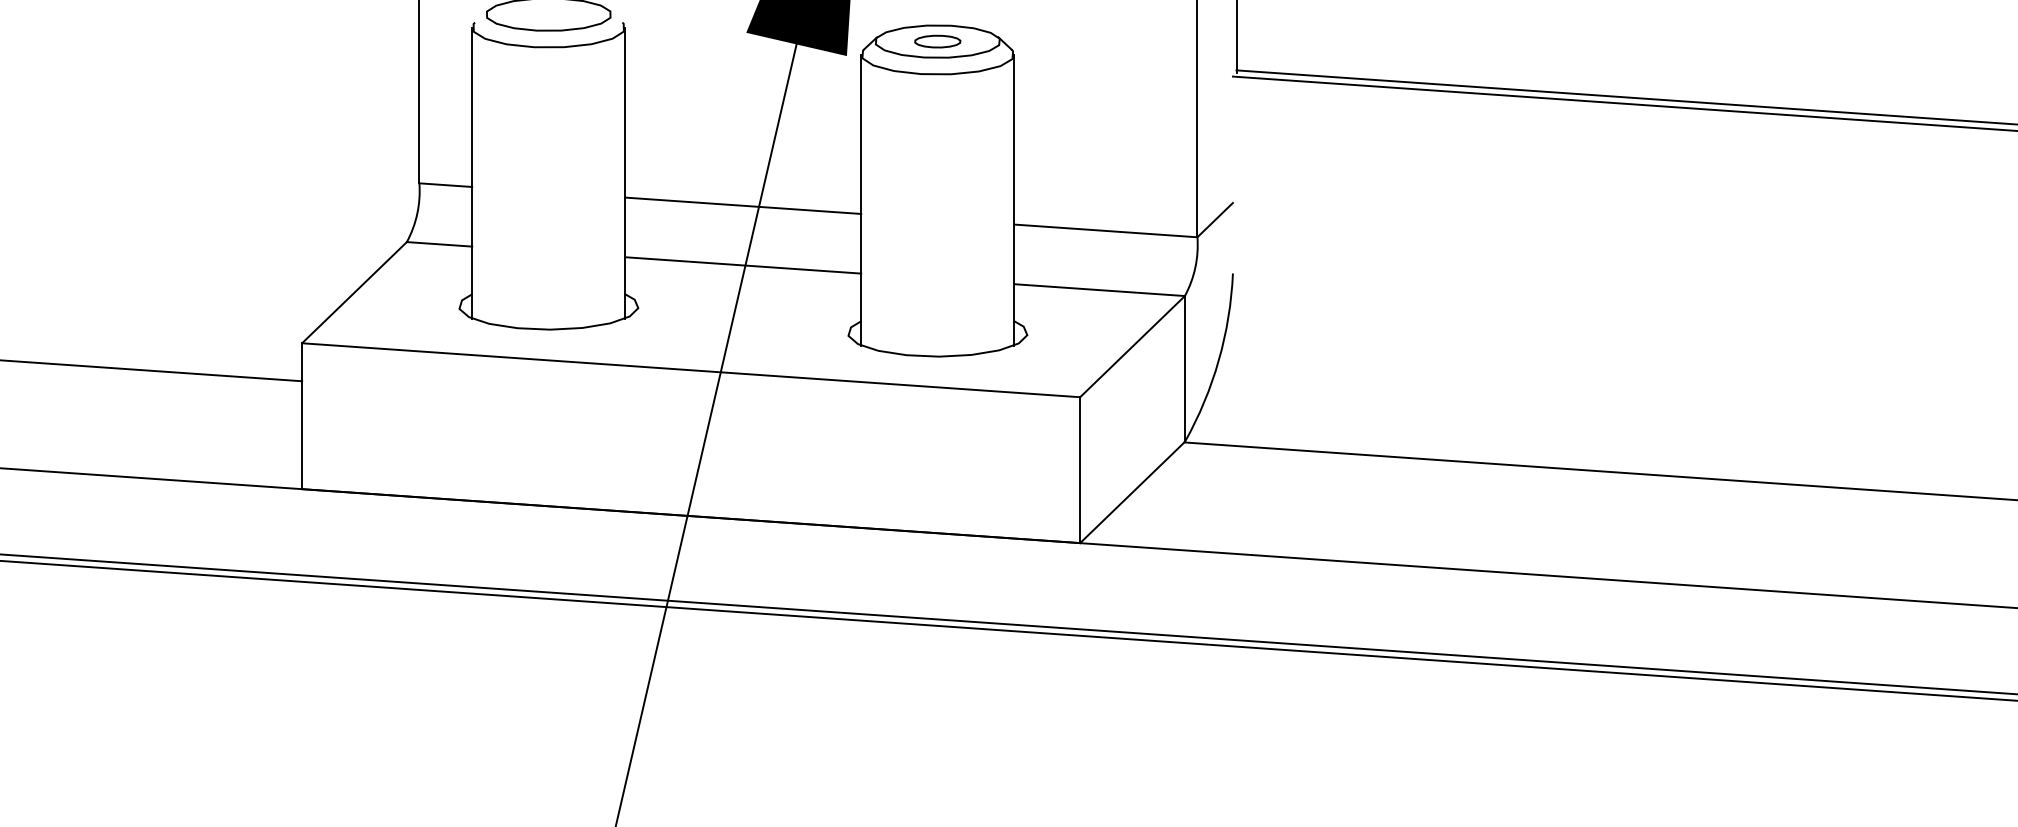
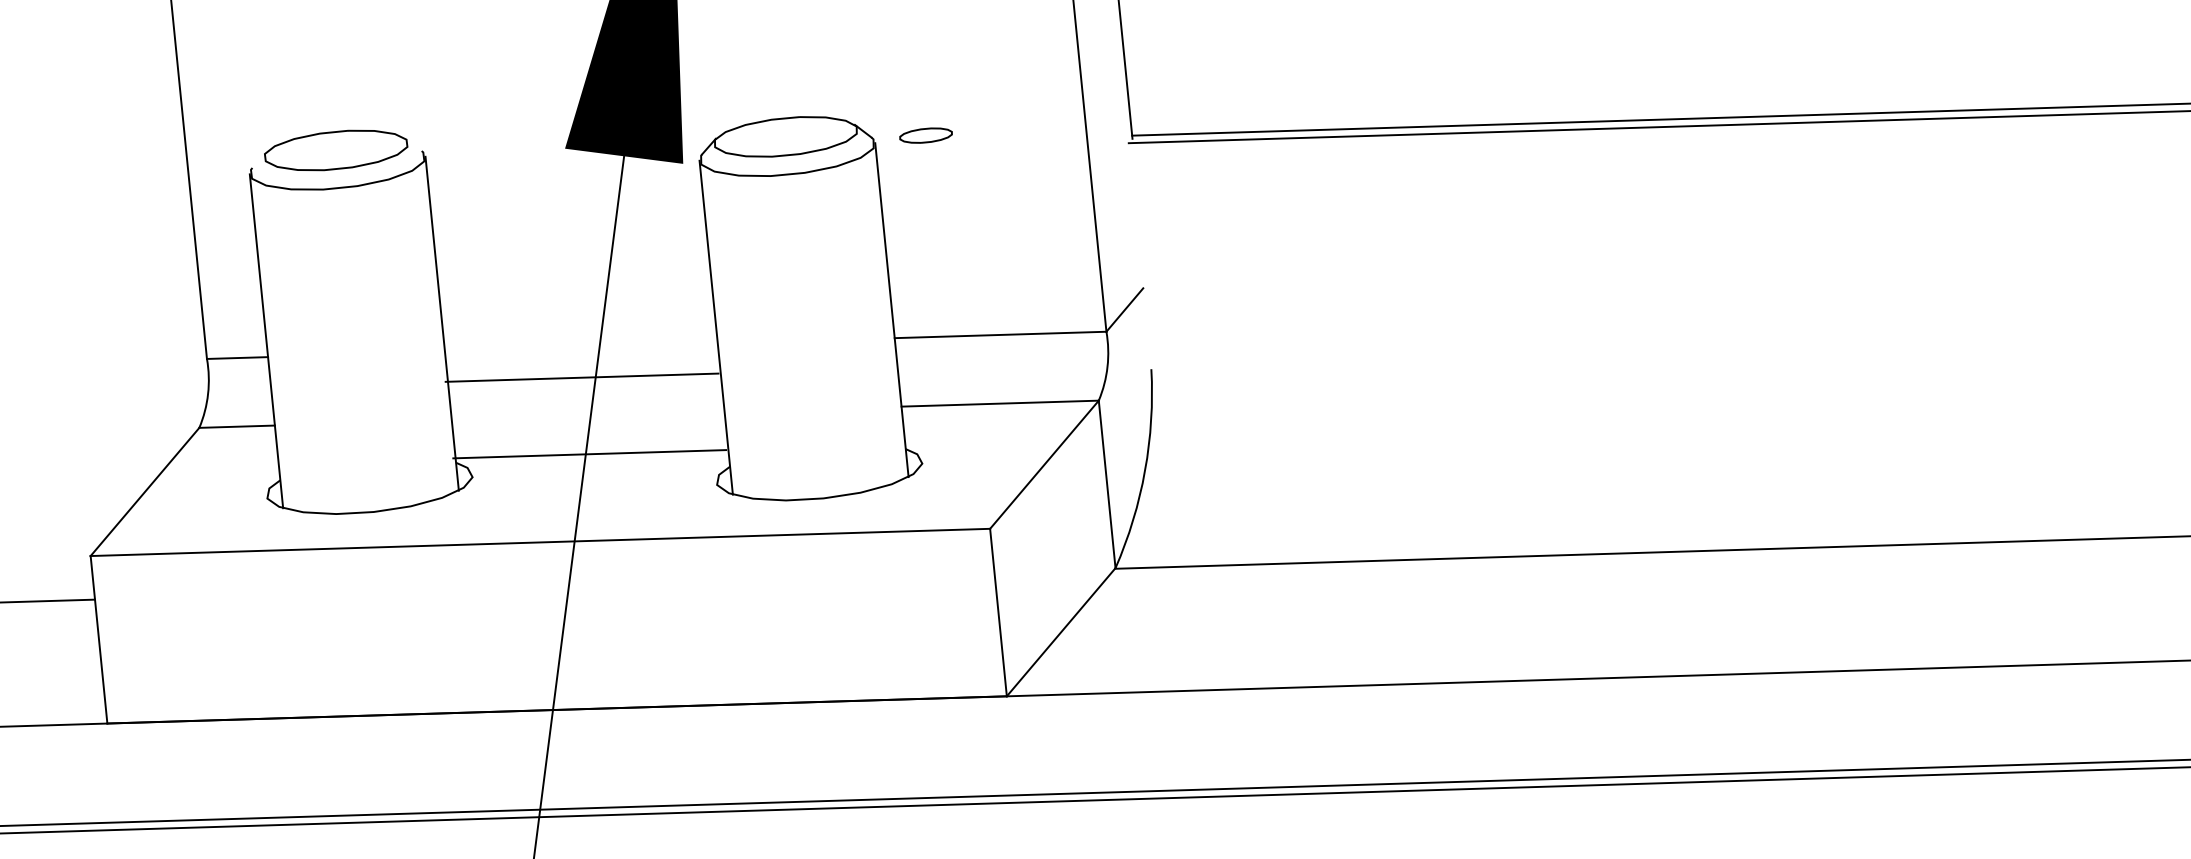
part: (937, 41) -> (925, 135), moved
line: (743, 205) -> (582, 377), moved
line: (743, 265) -> (589, 454), moved

